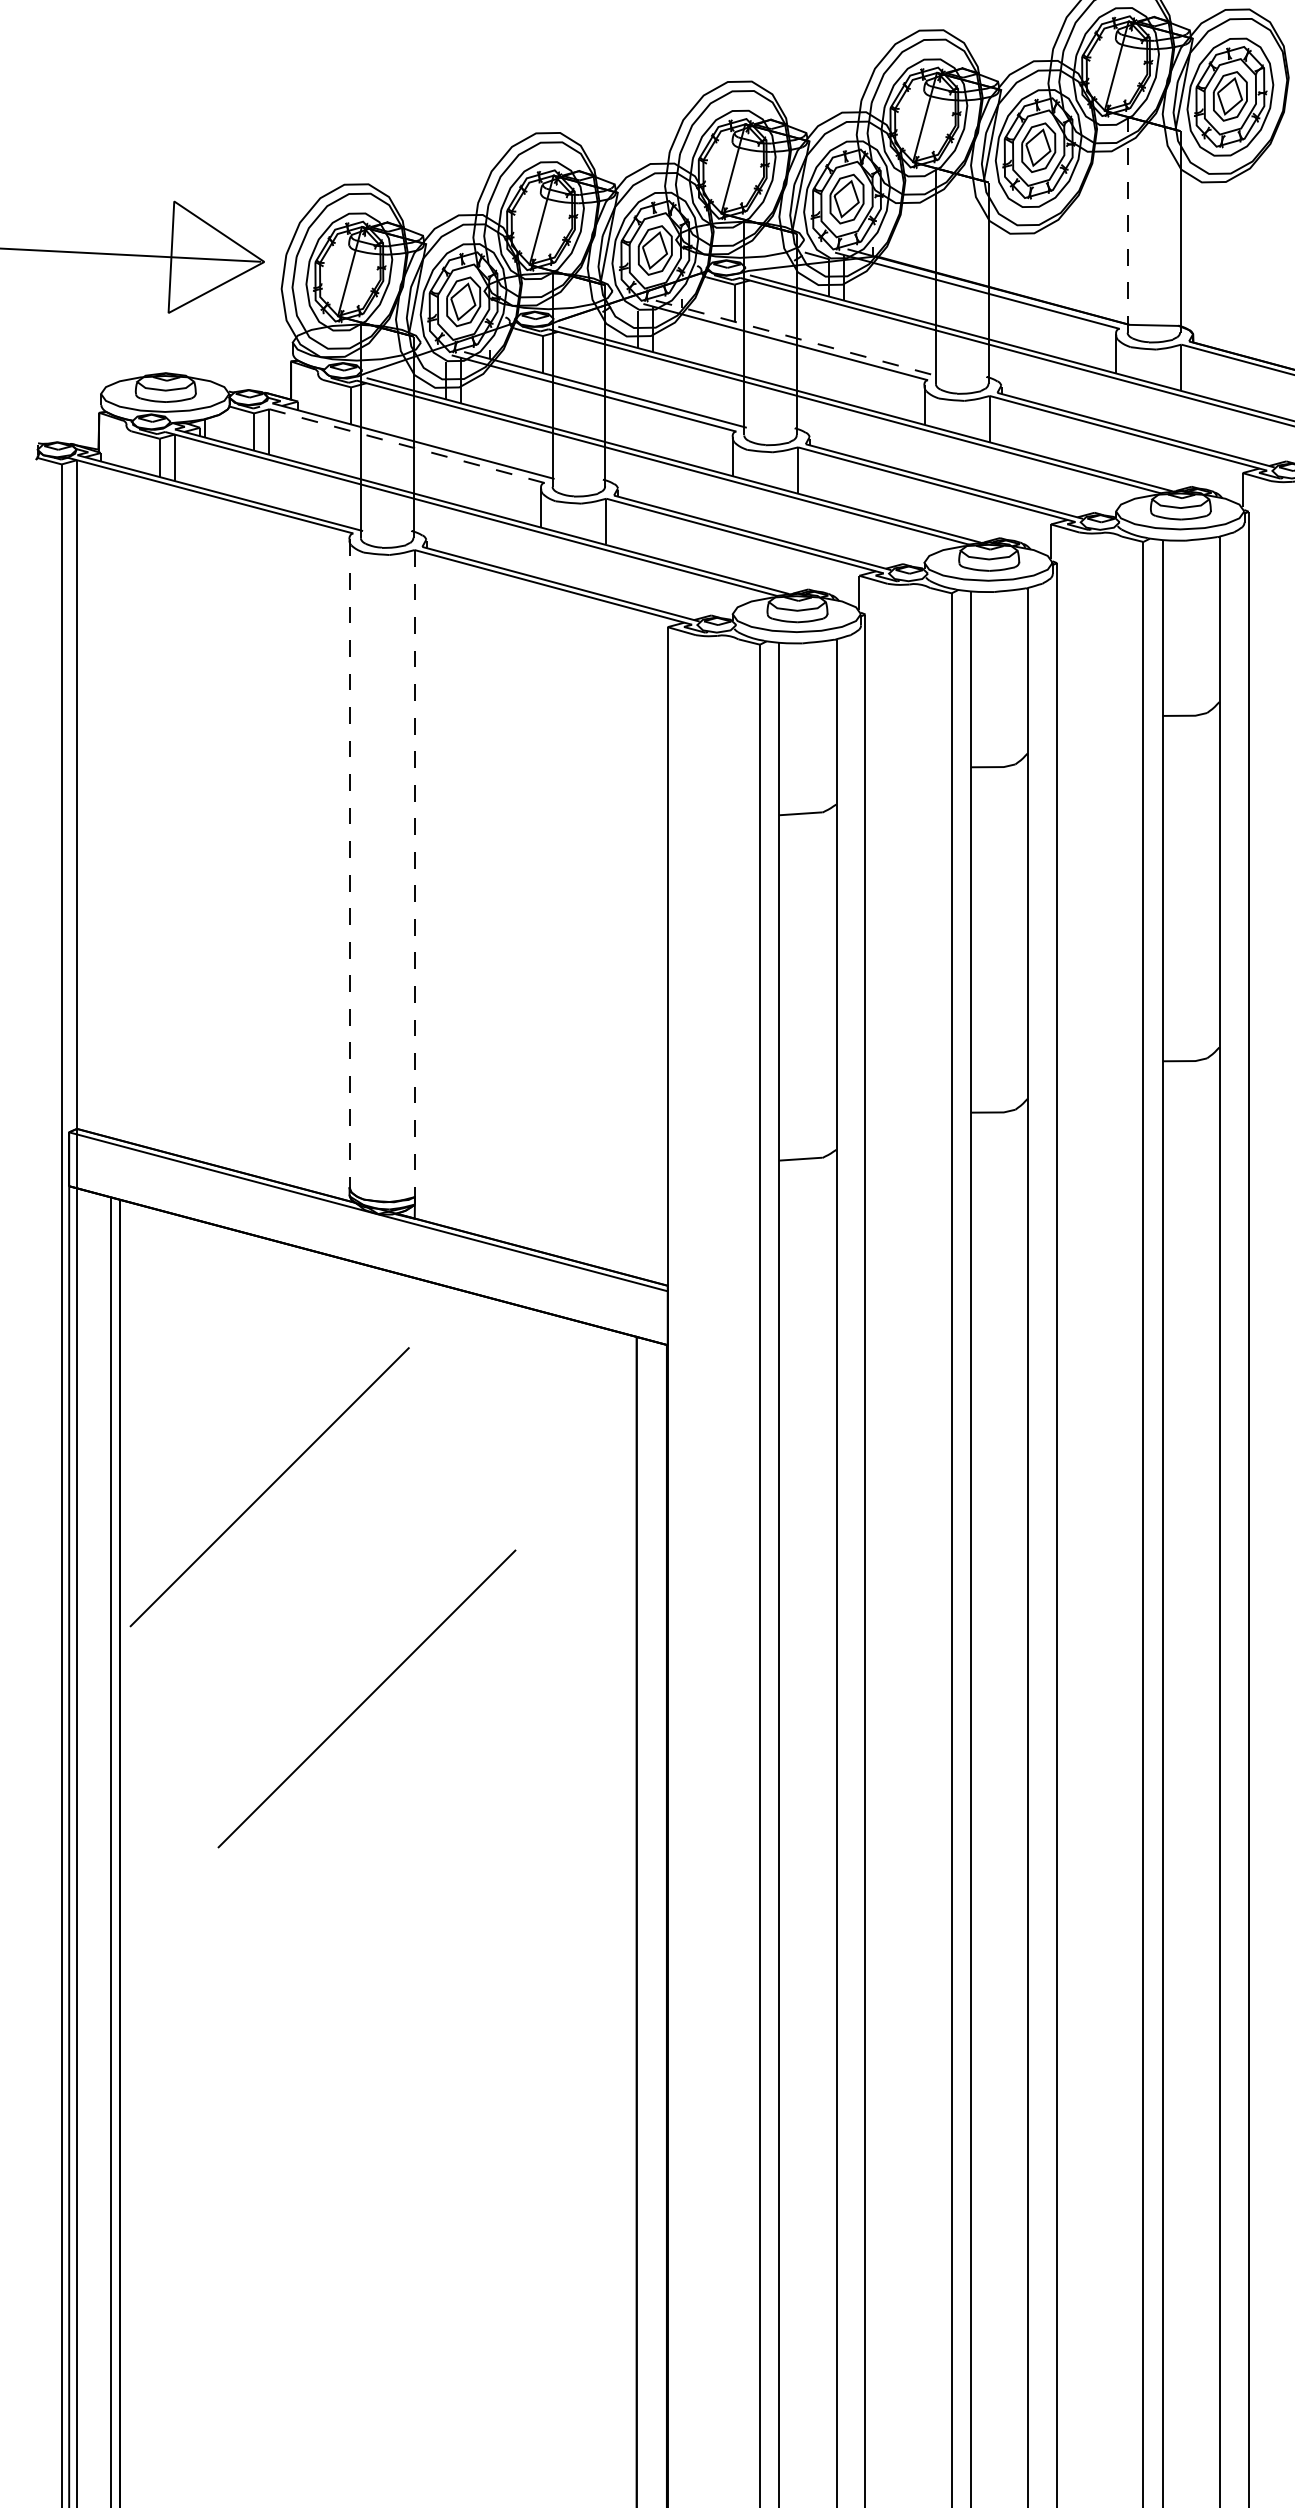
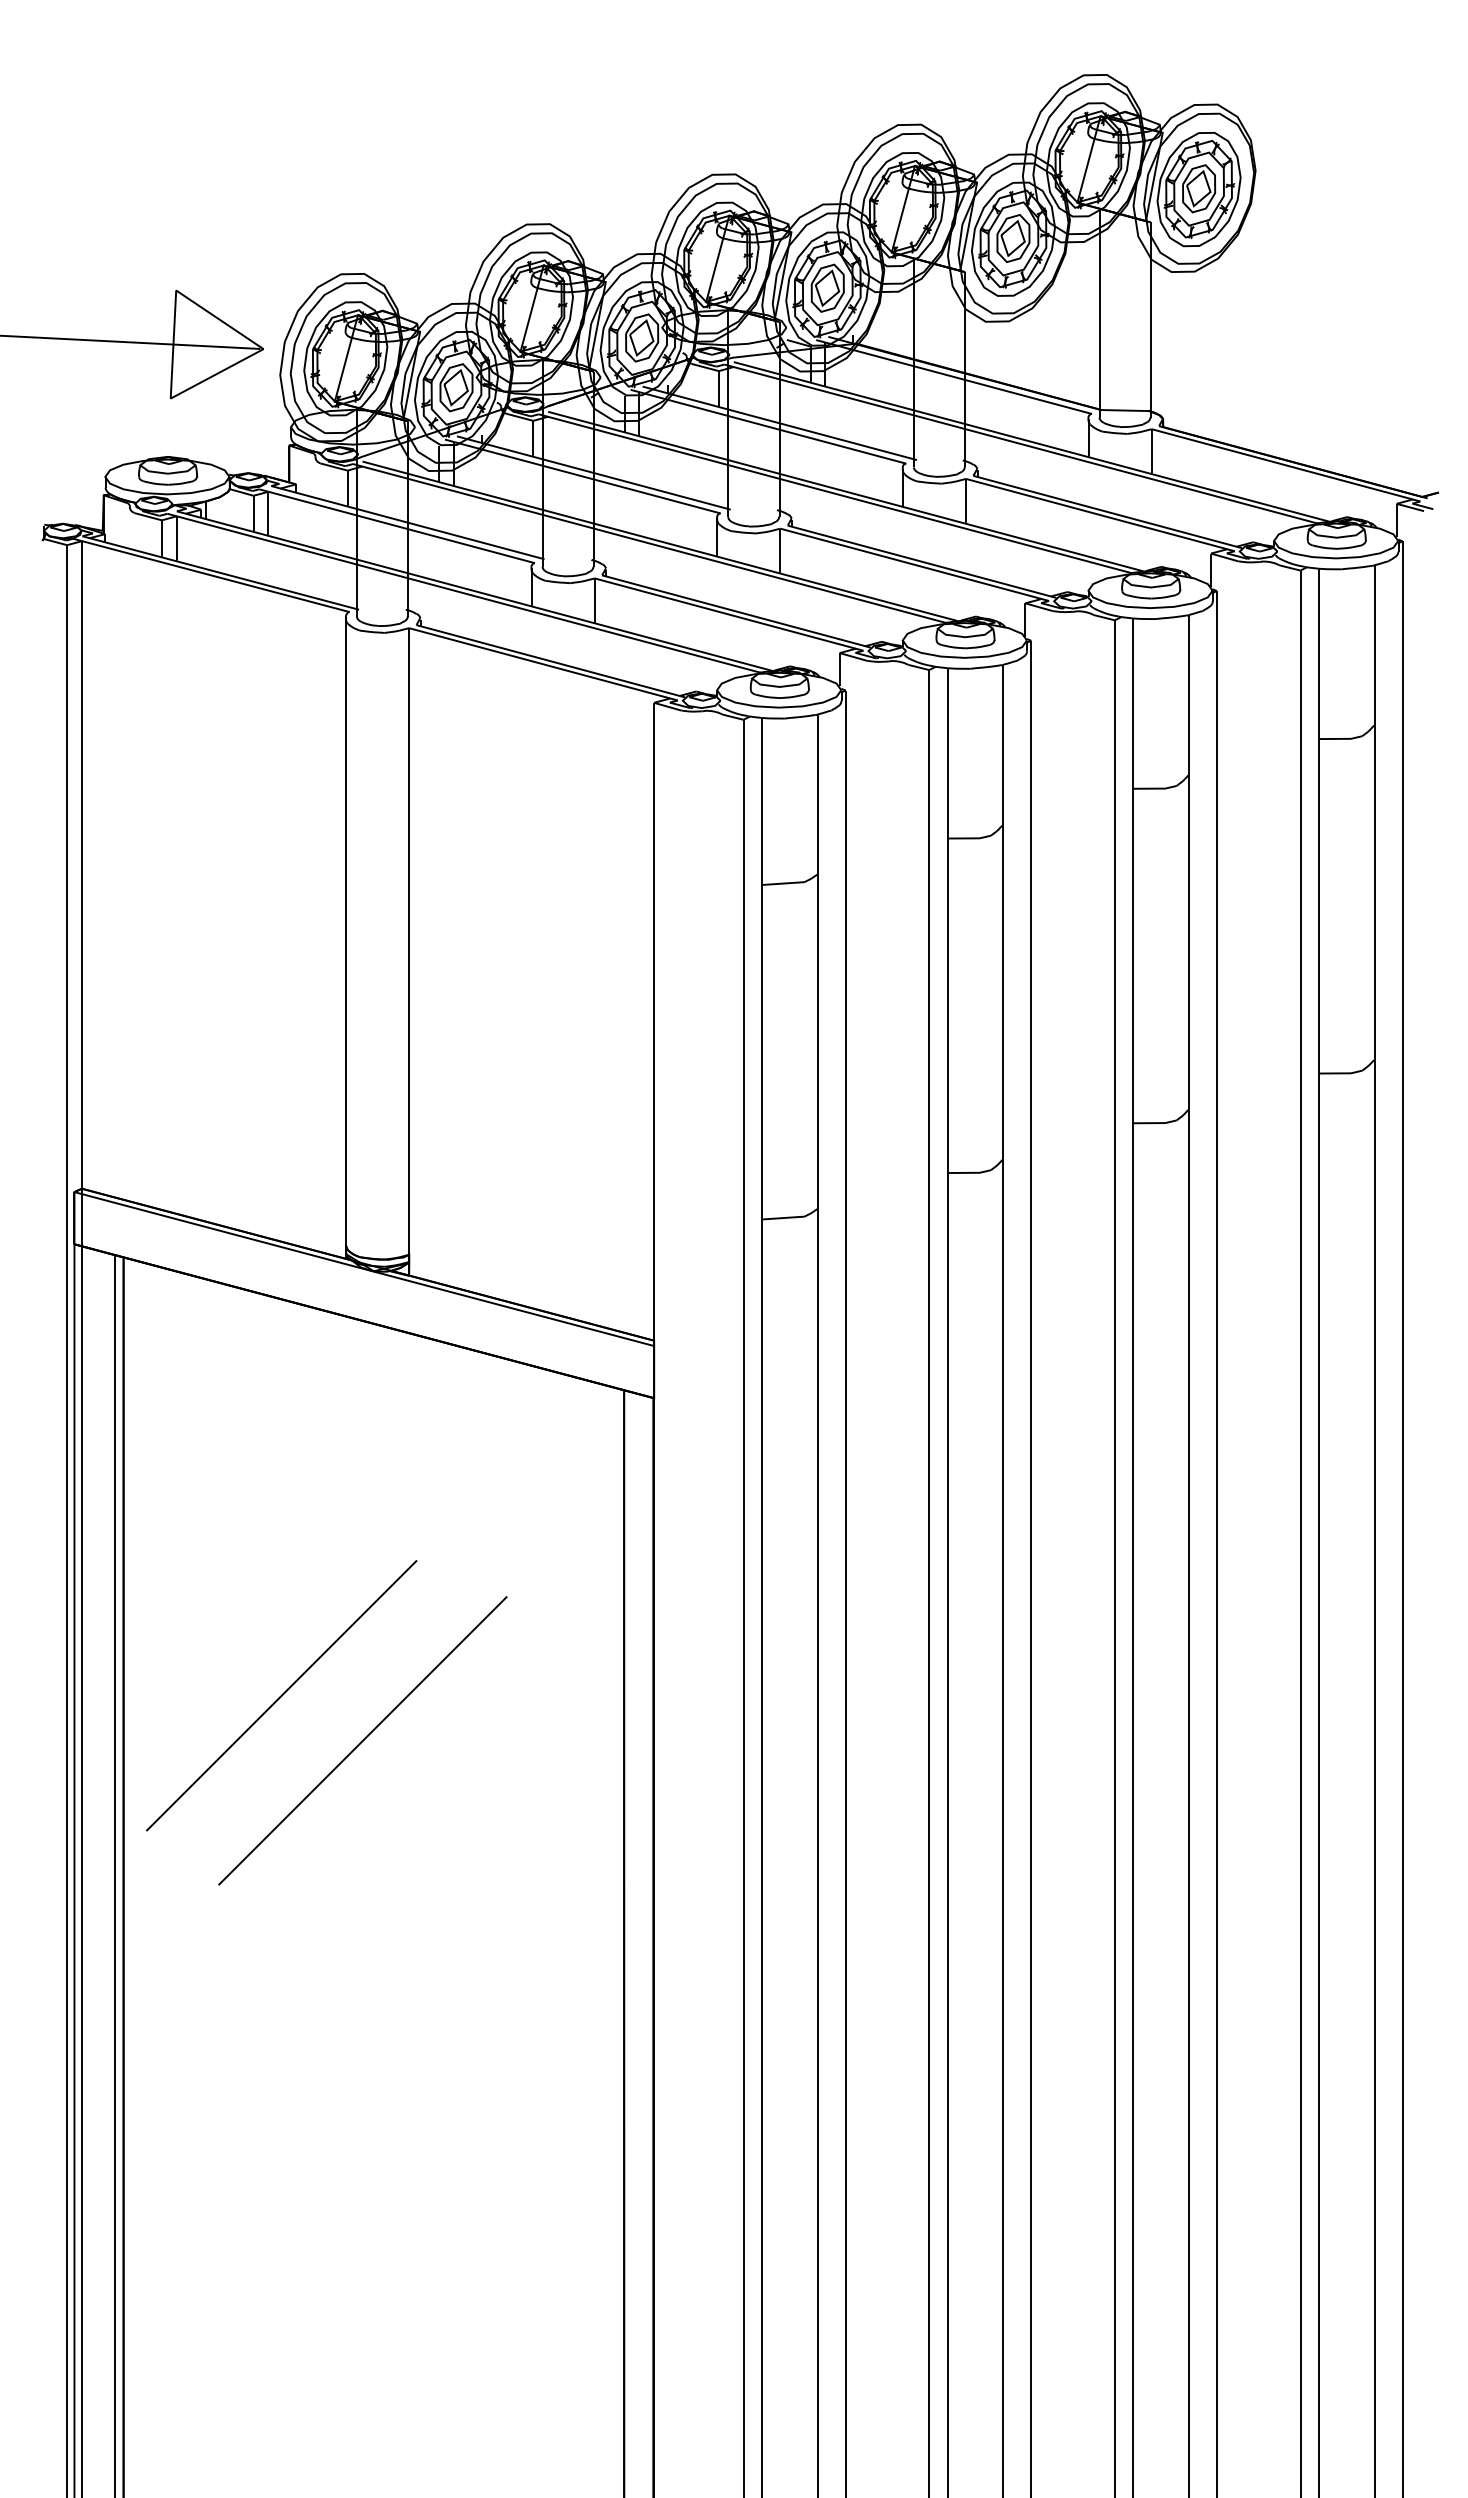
line: (1127, 224) -> (1099, 312), dashed -> solid
line: (798, 338) -> (780, 423), dashed -> solid
line: (402, 445) -> (397, 526), dashed -> solid
line: (350, 870) -> (346, 938), dashed -> solid
line: (415, 884) -> (409, 952), dashed -> solid
line: (269, 1486) -> (281, 1695), moved

